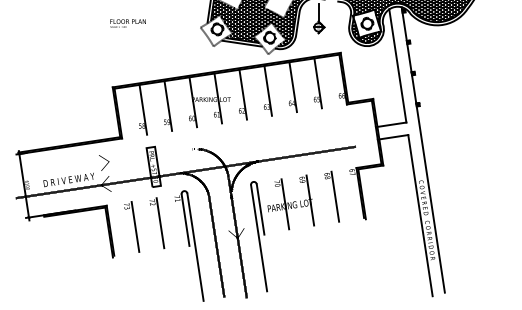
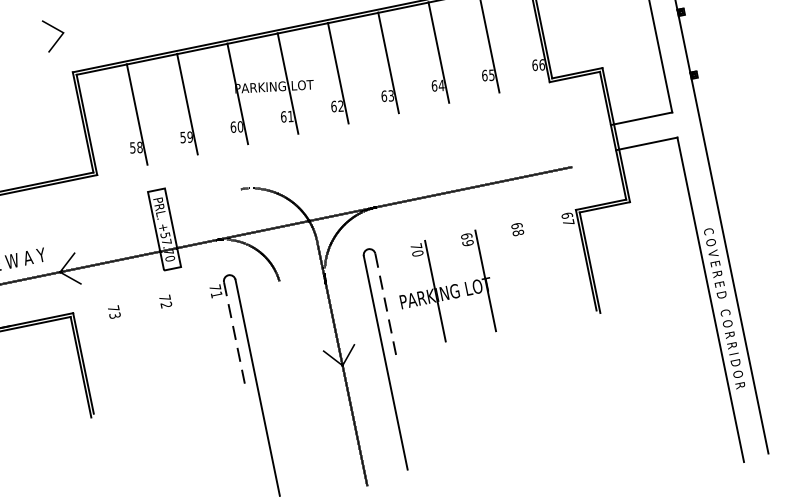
line: (106, 160) -> (57, 30), moved
line: (335, 196) -> (536, 270), removed
line: (260, 209) -> (385, 304), solid -> dashed
line: (185, 220) -> (234, 334), solid -> dashed
line: (160, 223) -> (184, 343), removed
line: (135, 226) -> (133, 352), removed
line: (216, 246) -> (300, 384), removed

